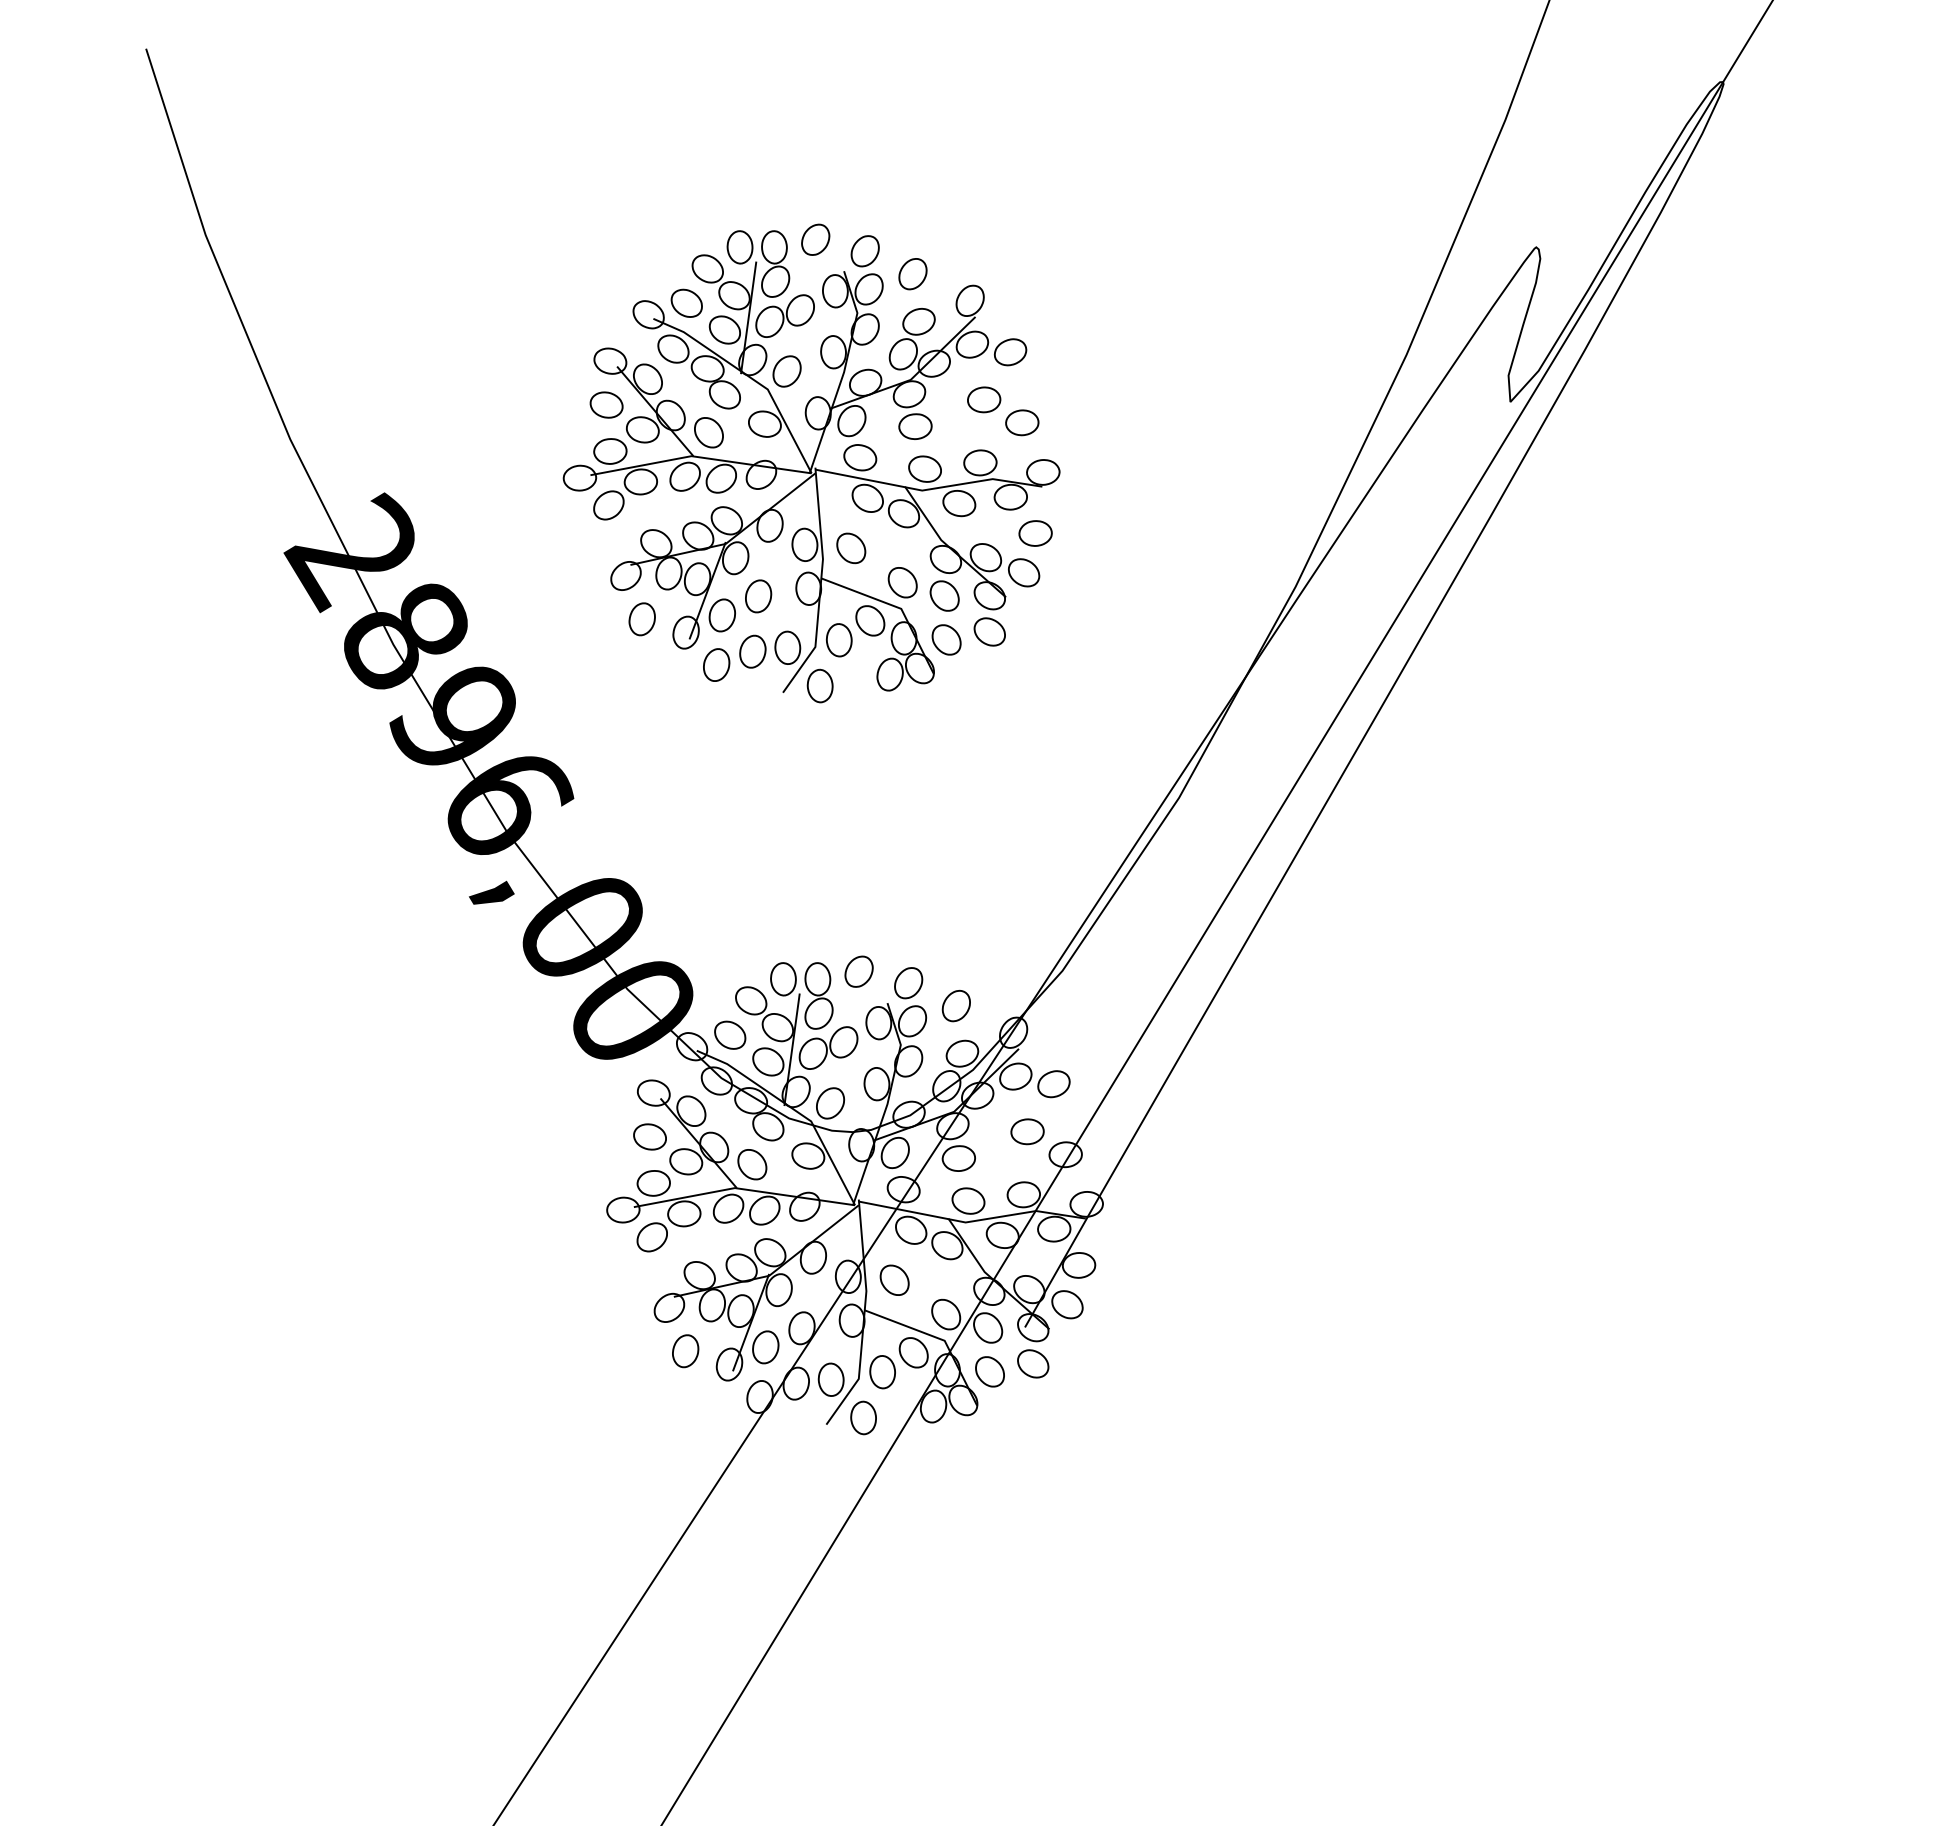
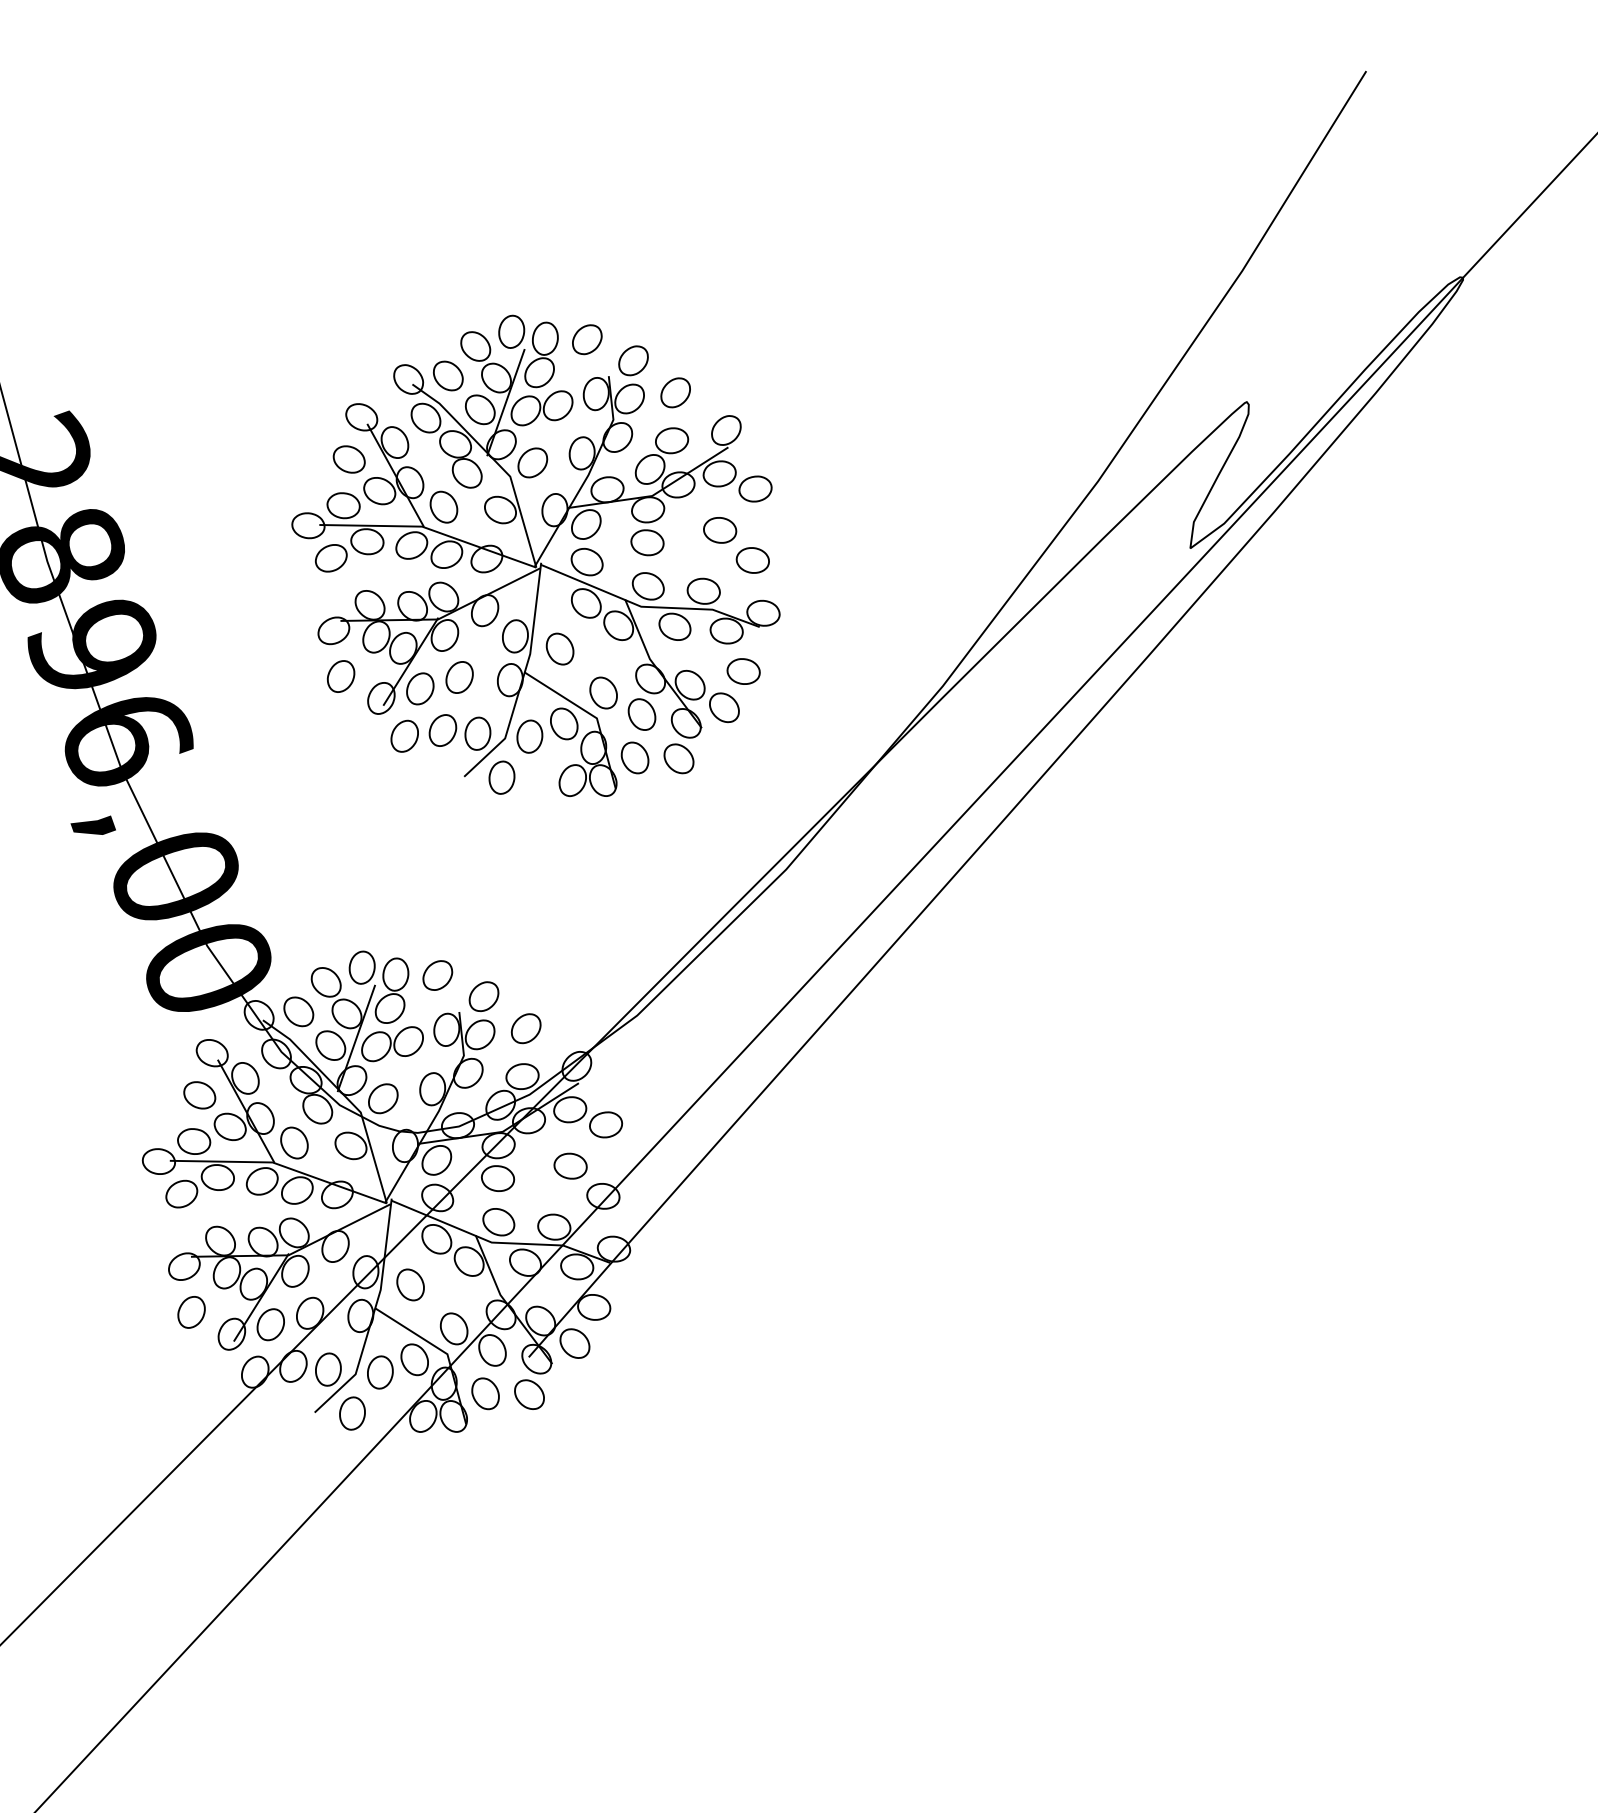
part: (811, 463) -> (538, 557), moved

